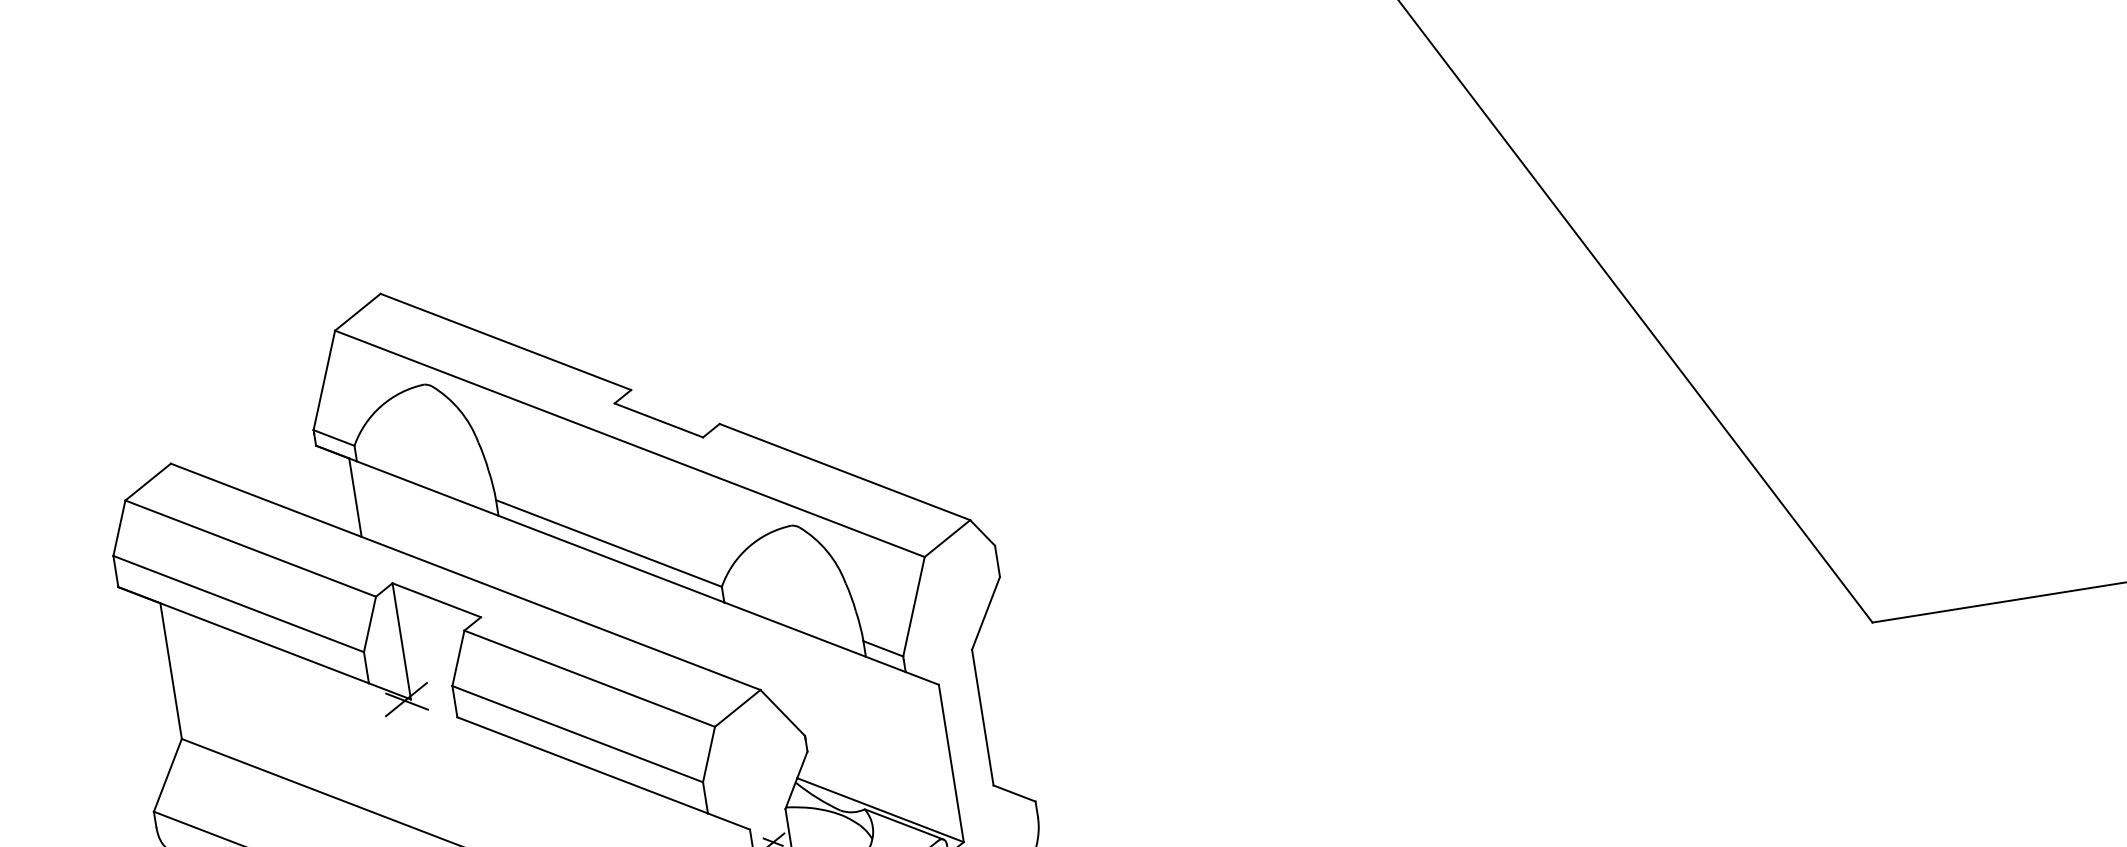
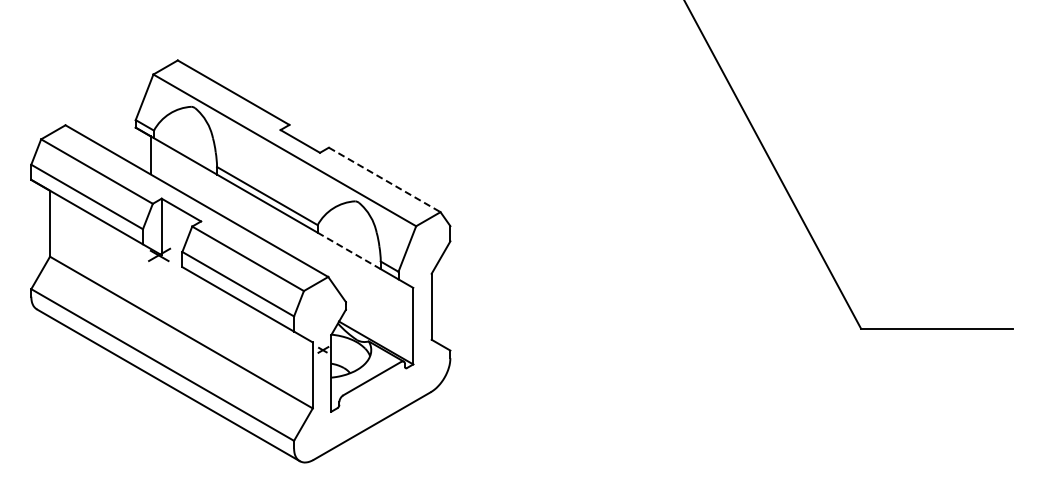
line: (846, 473) -> (385, 180), solid -> dashed
line: (793, 628) -> (348, 250), solid -> dashed

